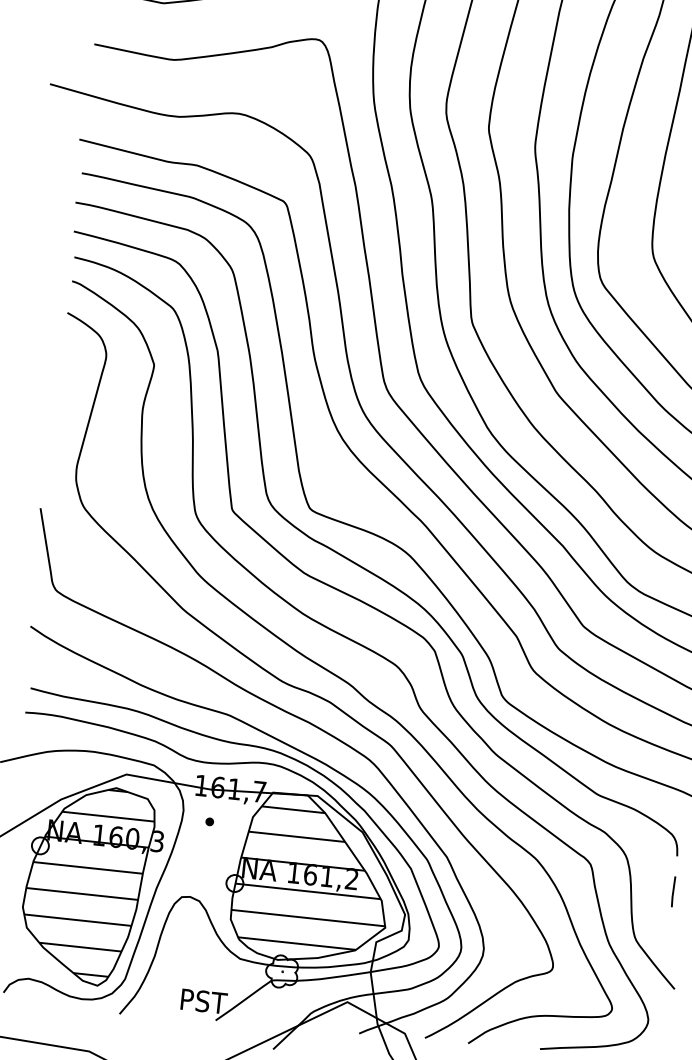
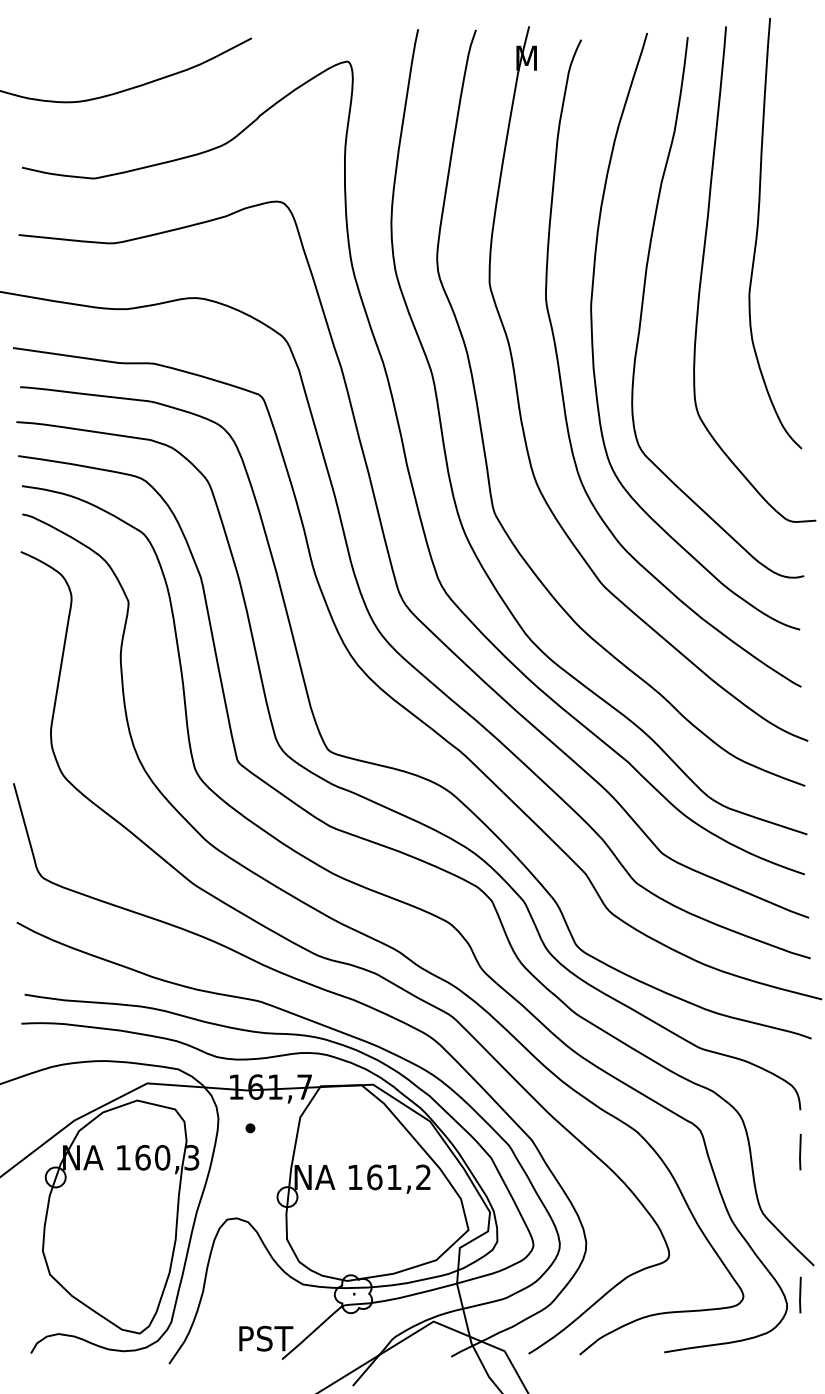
hatch: (312, 878) -> (377, 1181), removed
hatch: (87, 880) -> (114, 1212), removed
line: (660, 1012) -> (800, 1294), added

